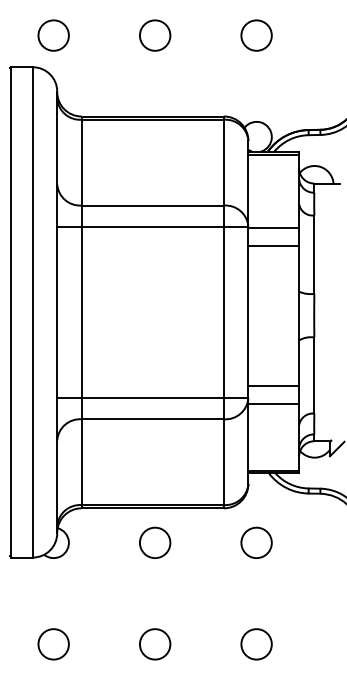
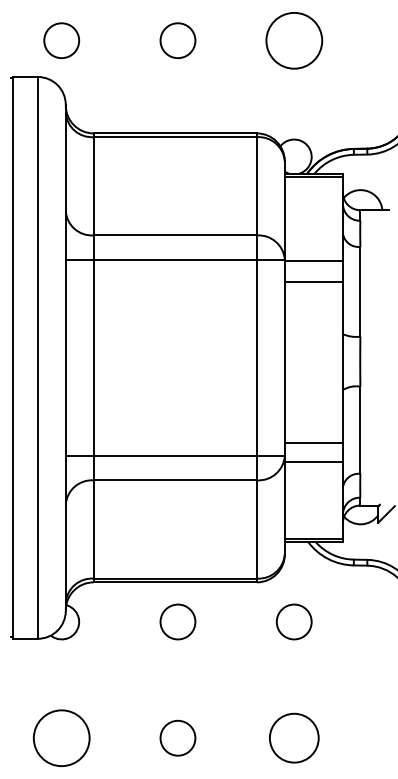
circle: (256, 35) -> (294, 40), size x1.6
circle: (53, 644) -> (61, 738), size x1.6
circle: (256, 644) -> (294, 738), size x1.4

